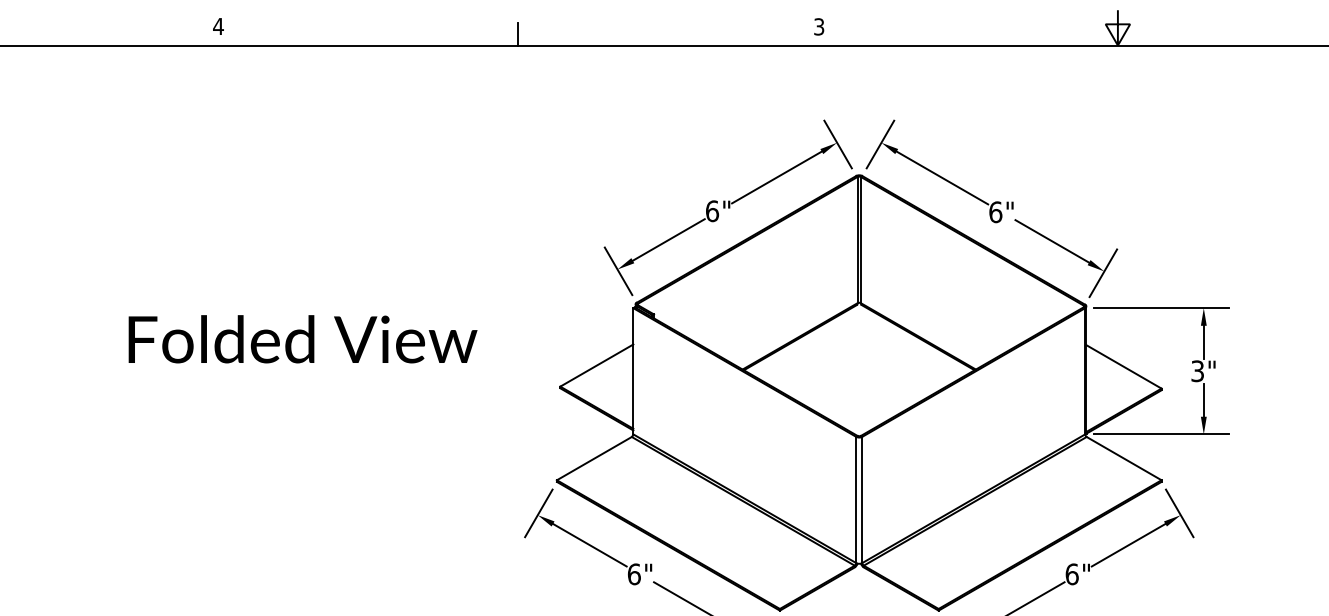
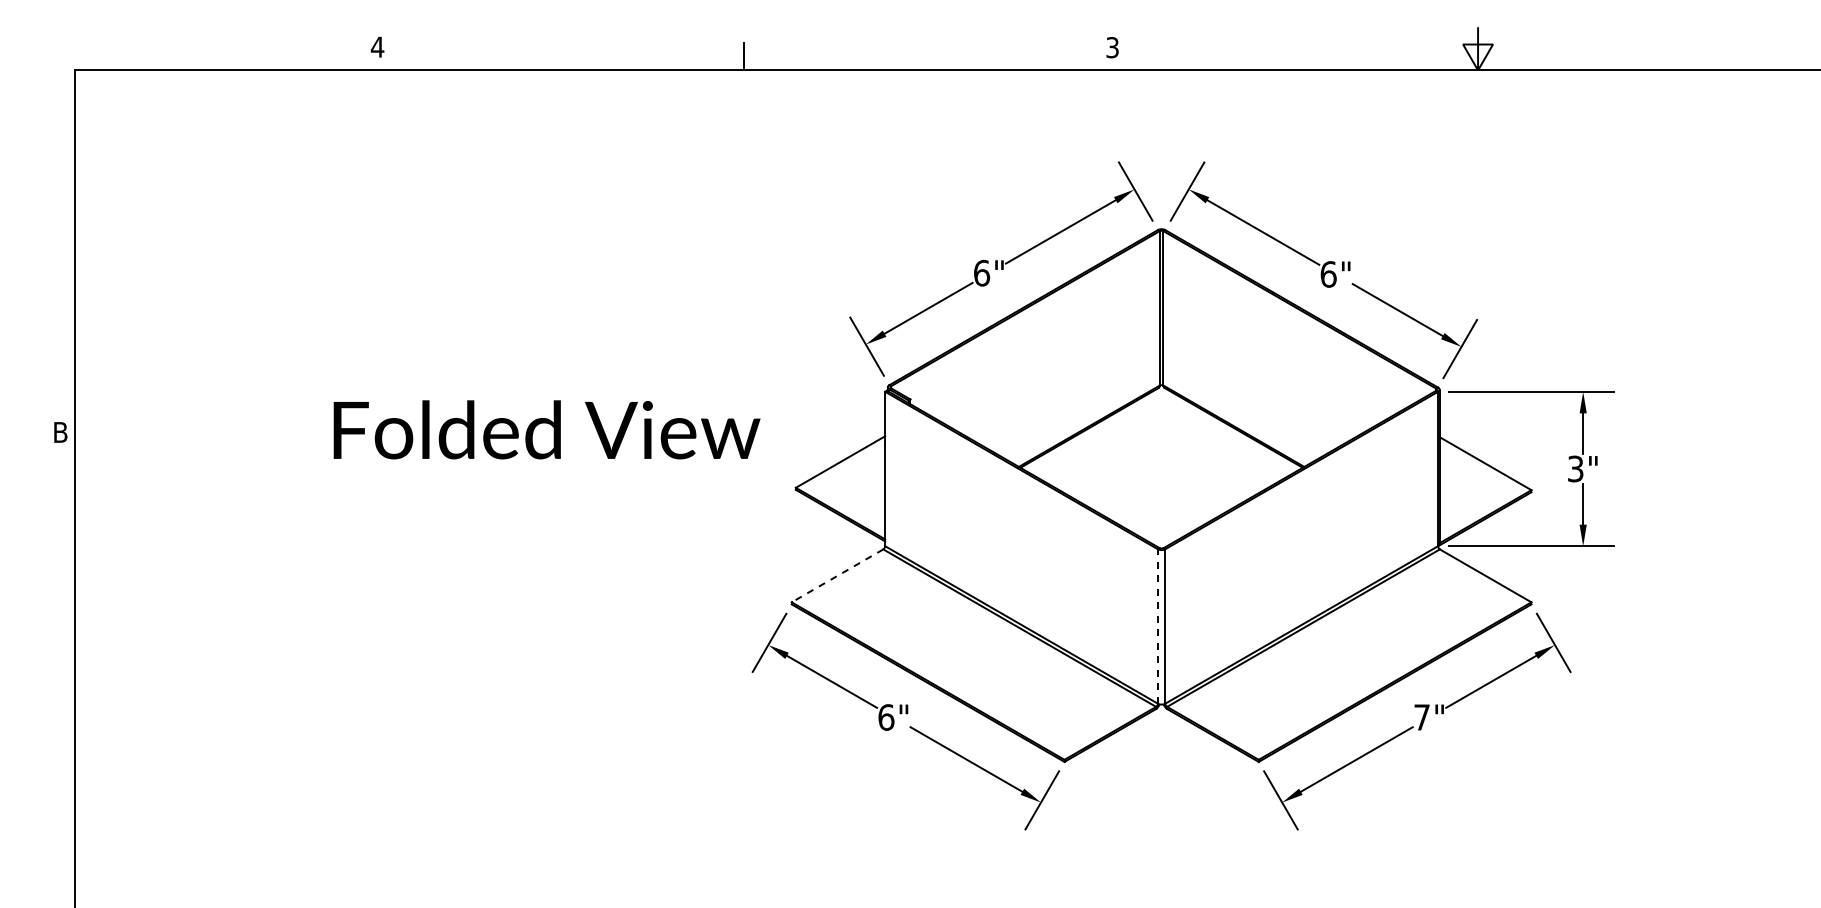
text: (302, 338) -> (546, 429), moved
line: (594, 458) -> (837, 575), solid -> dashed
line: (855, 499) -> (1157, 626), solid -> dashed
text: (1072, 574) -> (1422, 717), 6" -> 7"

